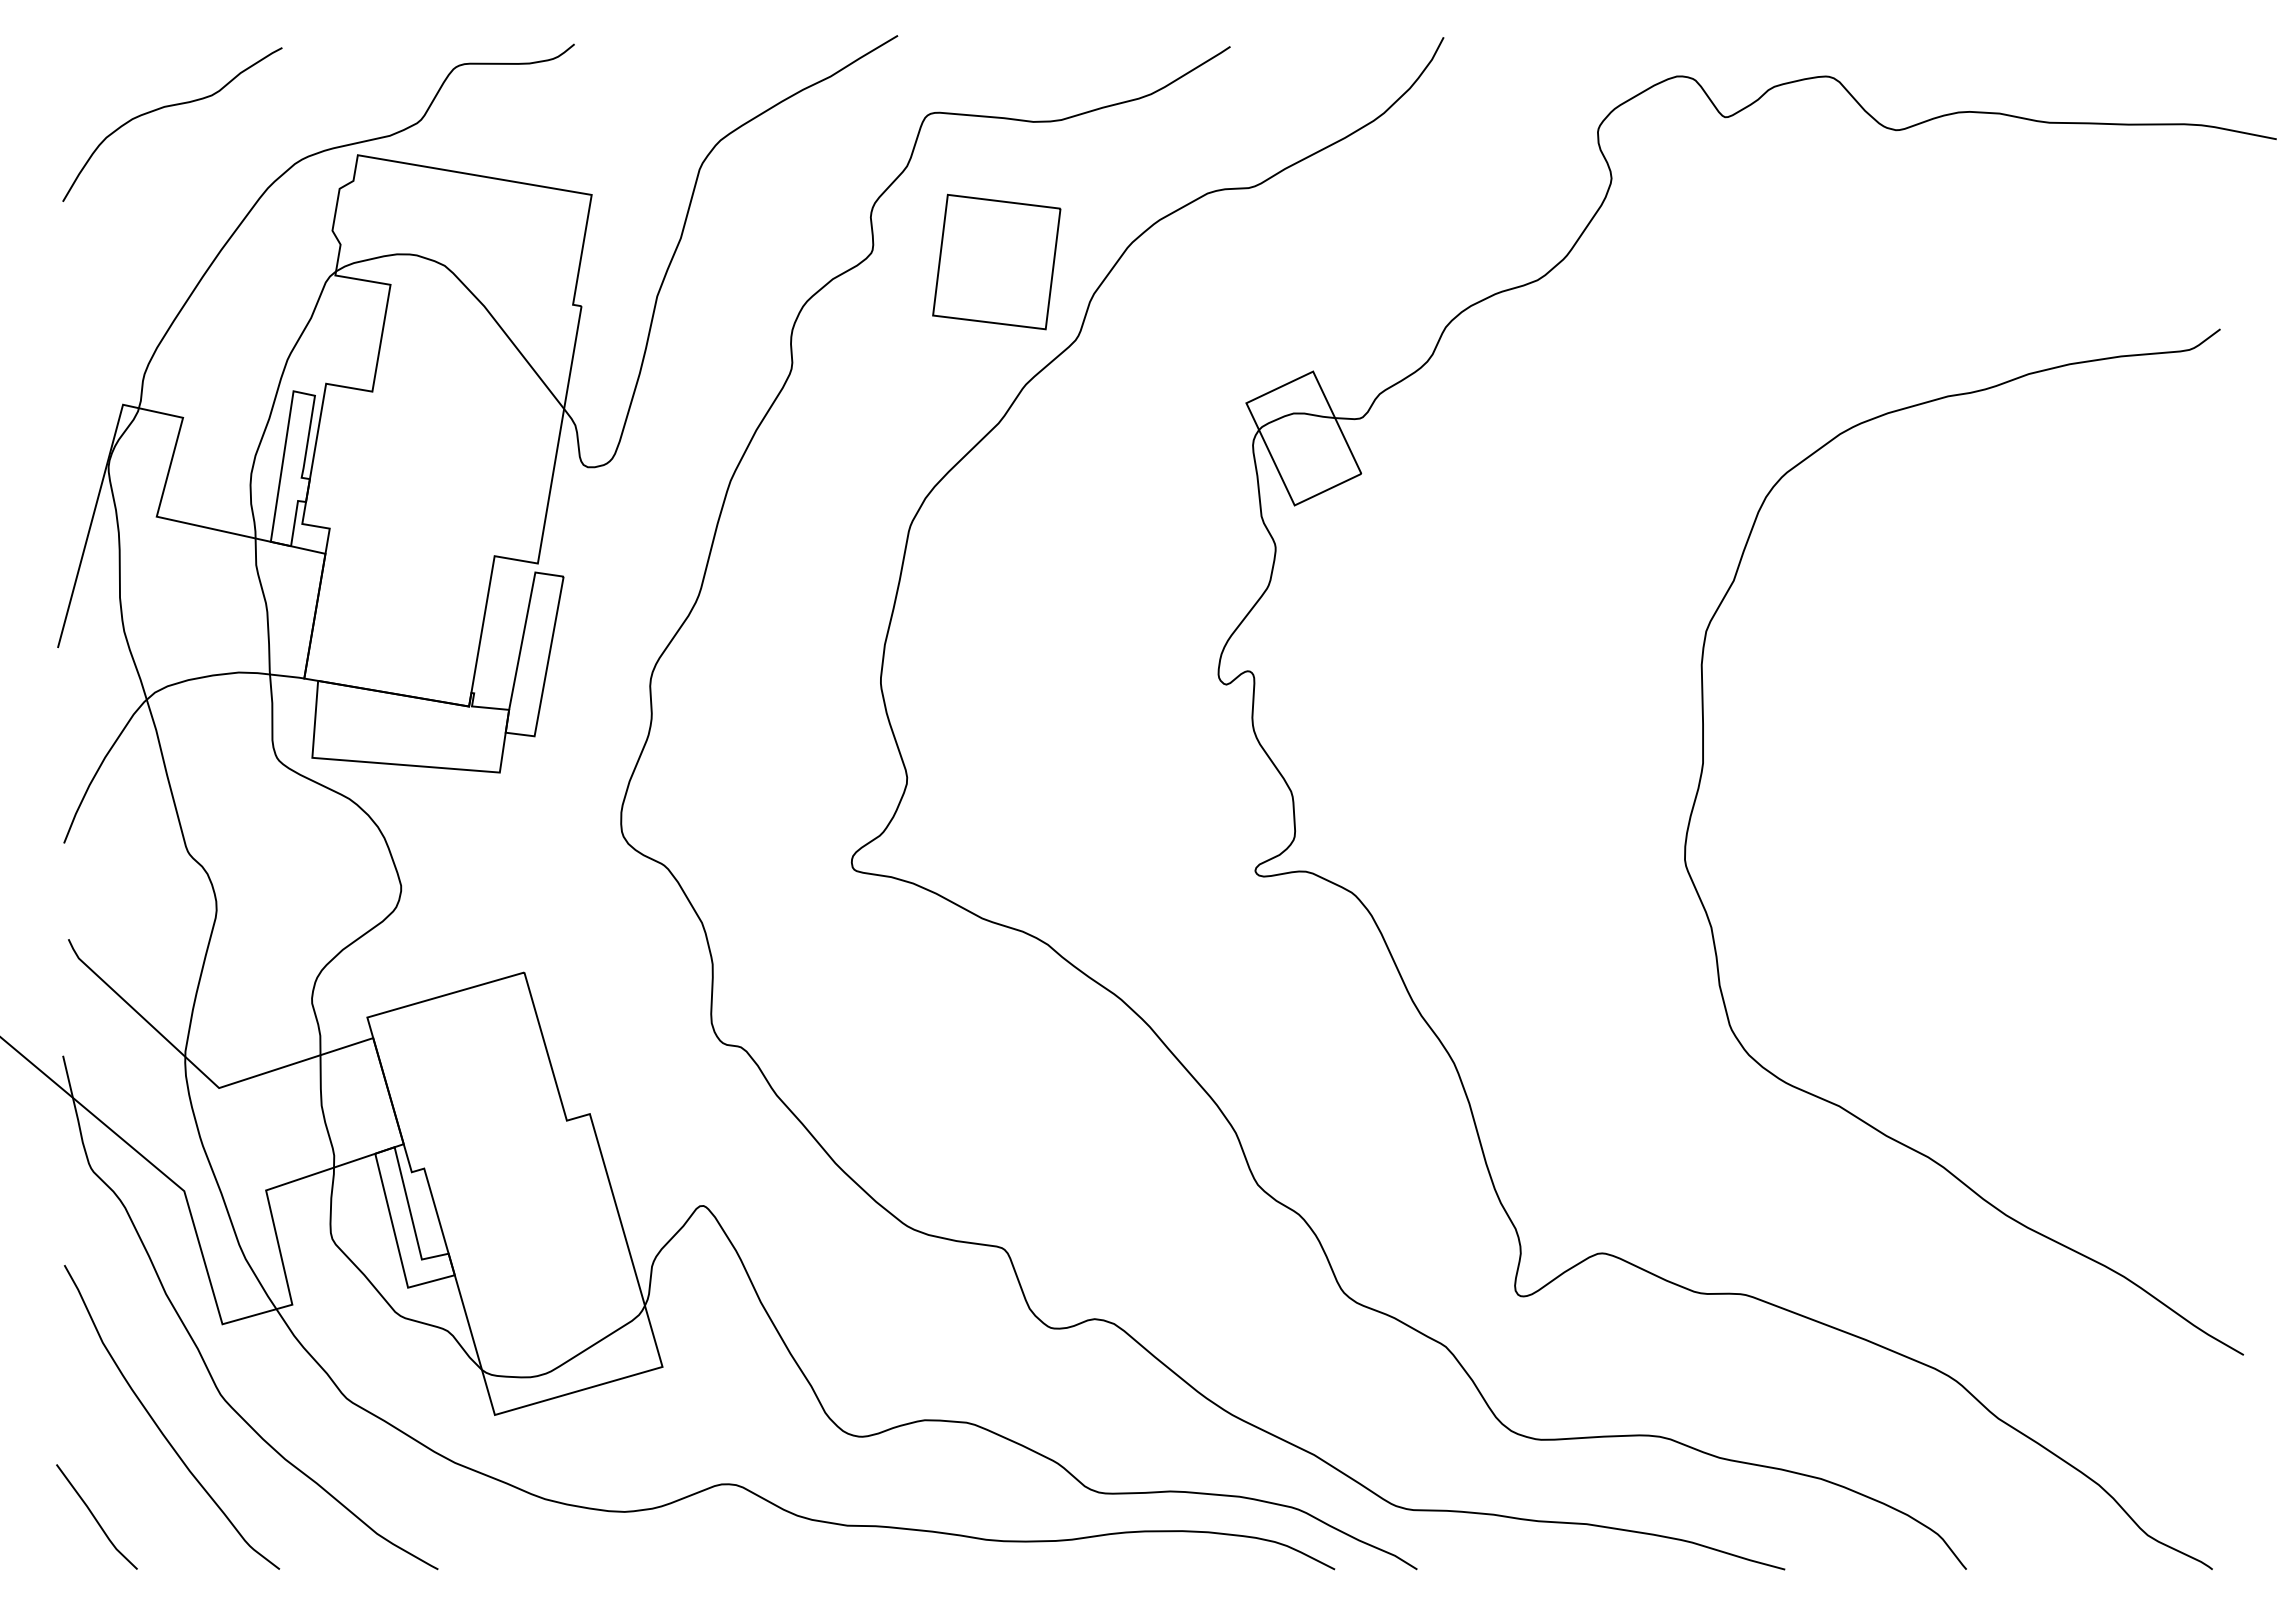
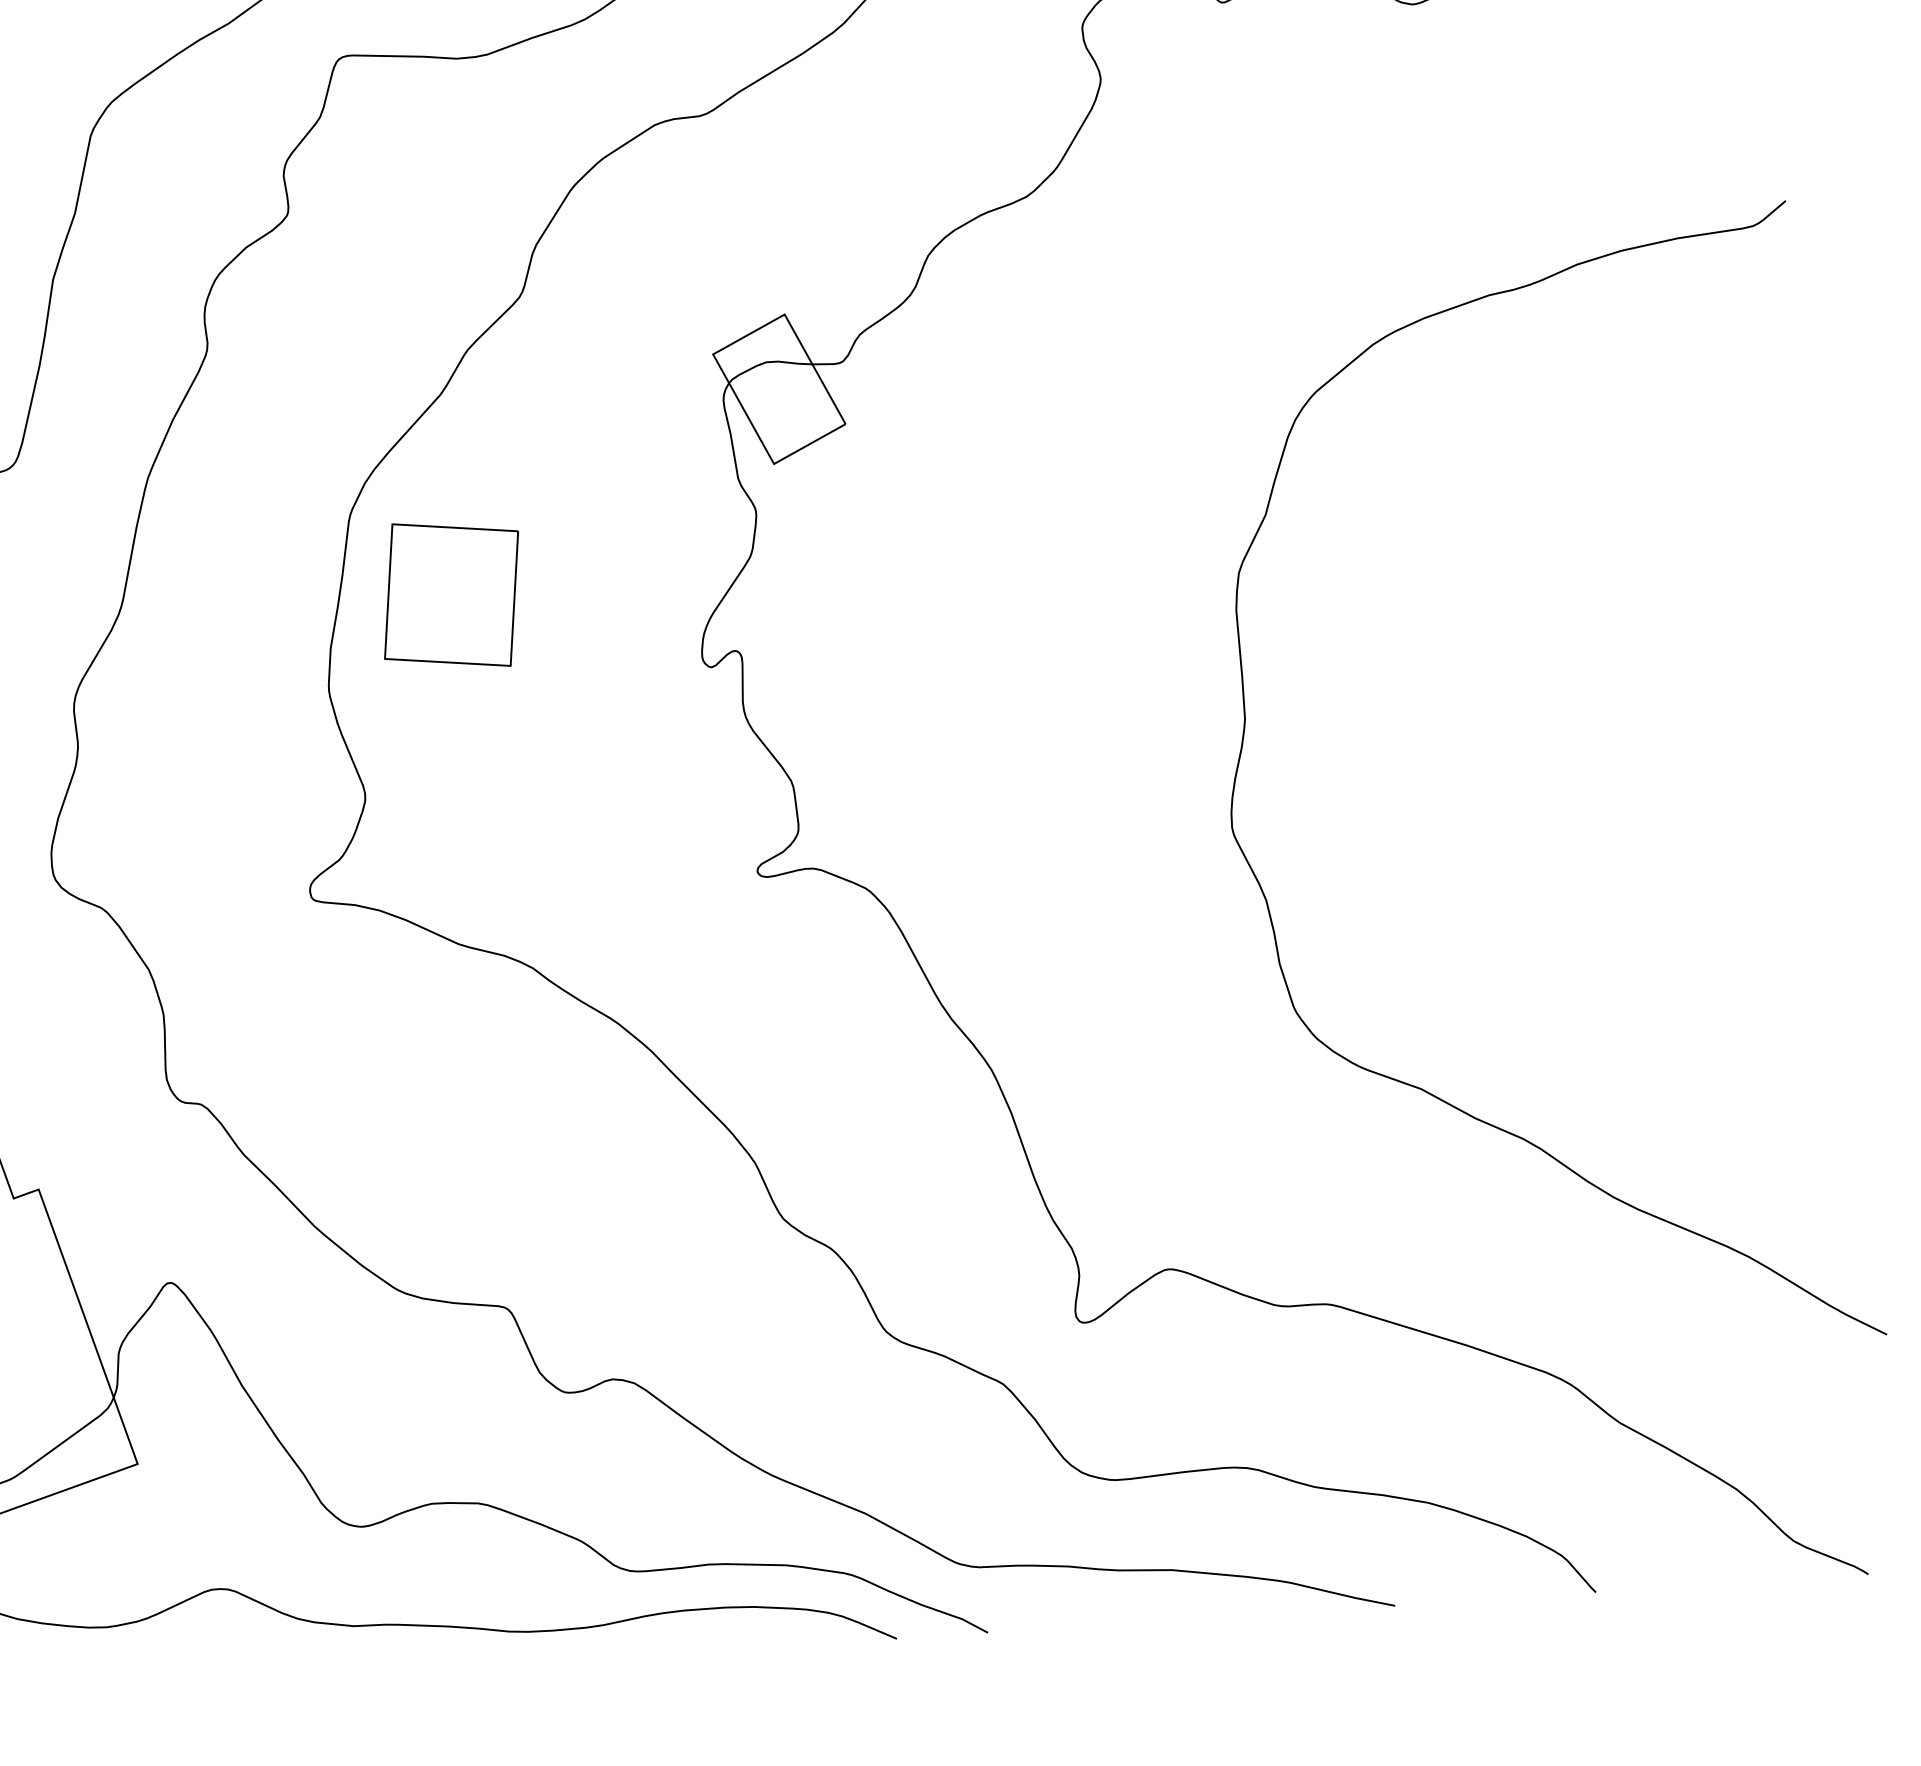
part: (996, 261) -> (451, 594), moved

